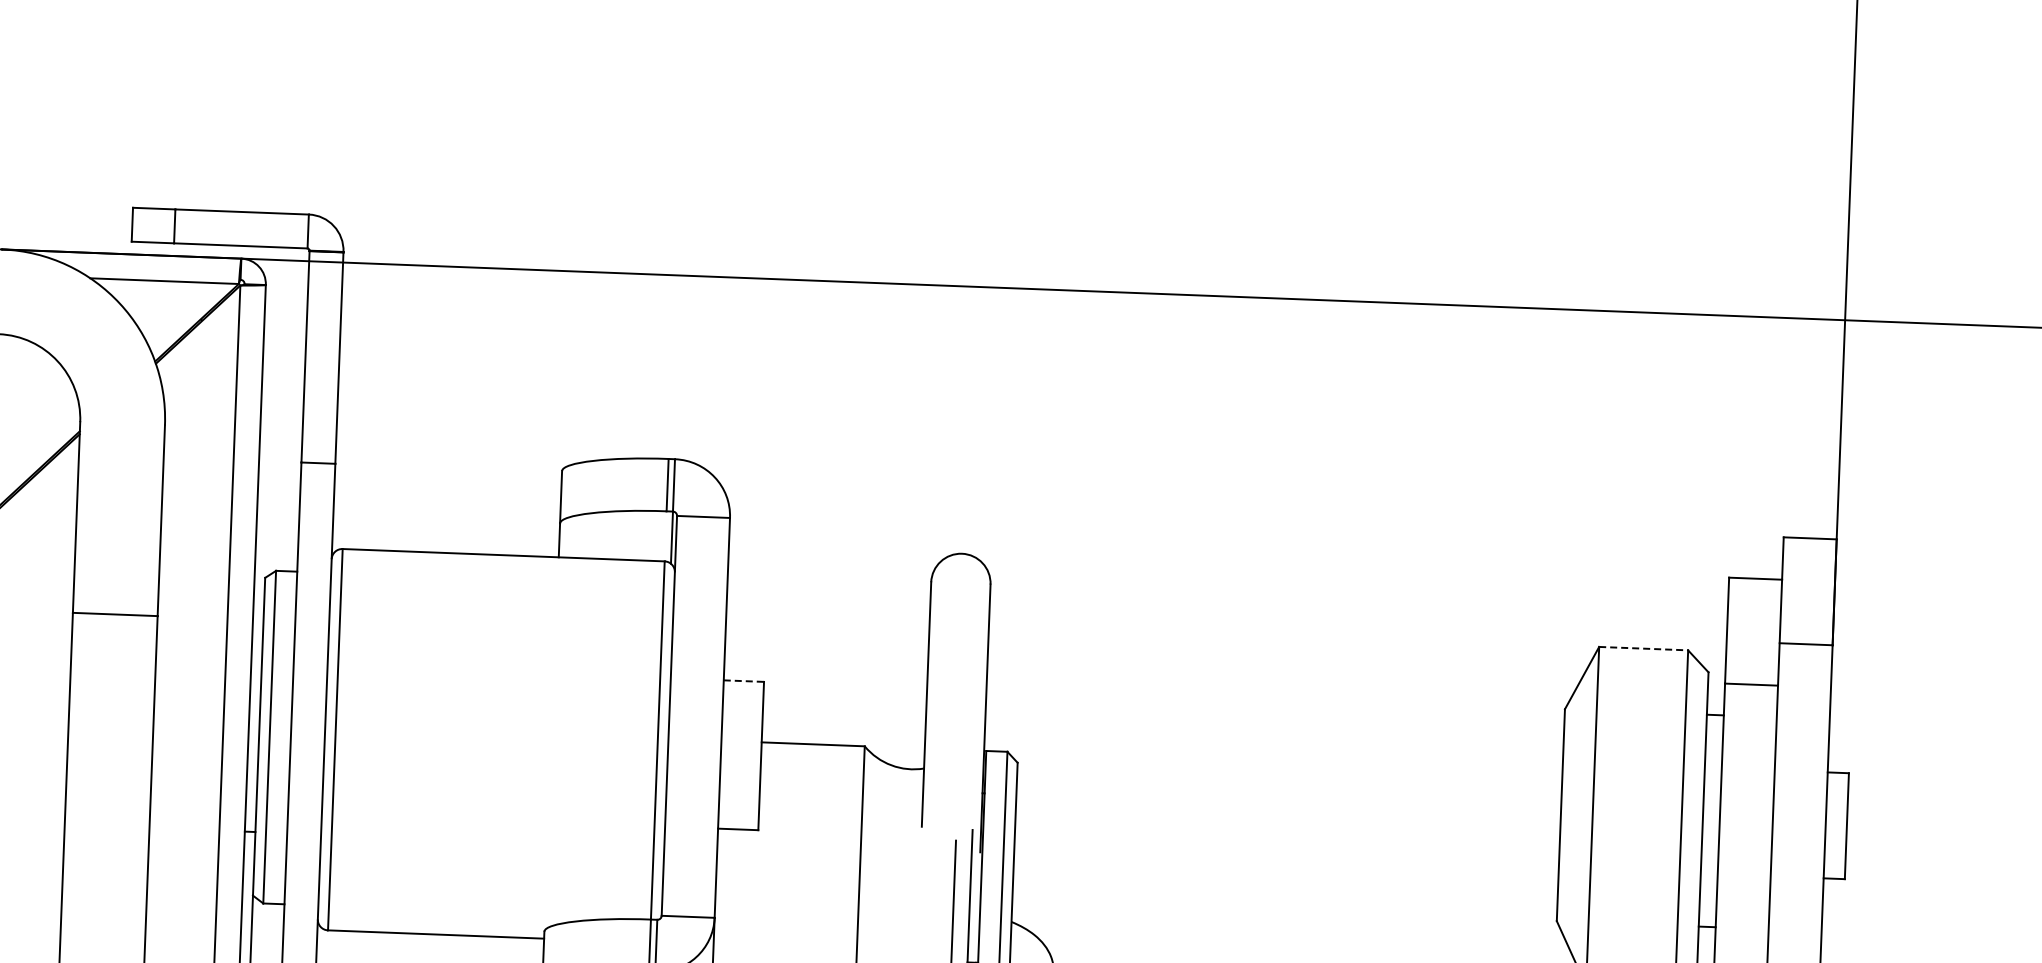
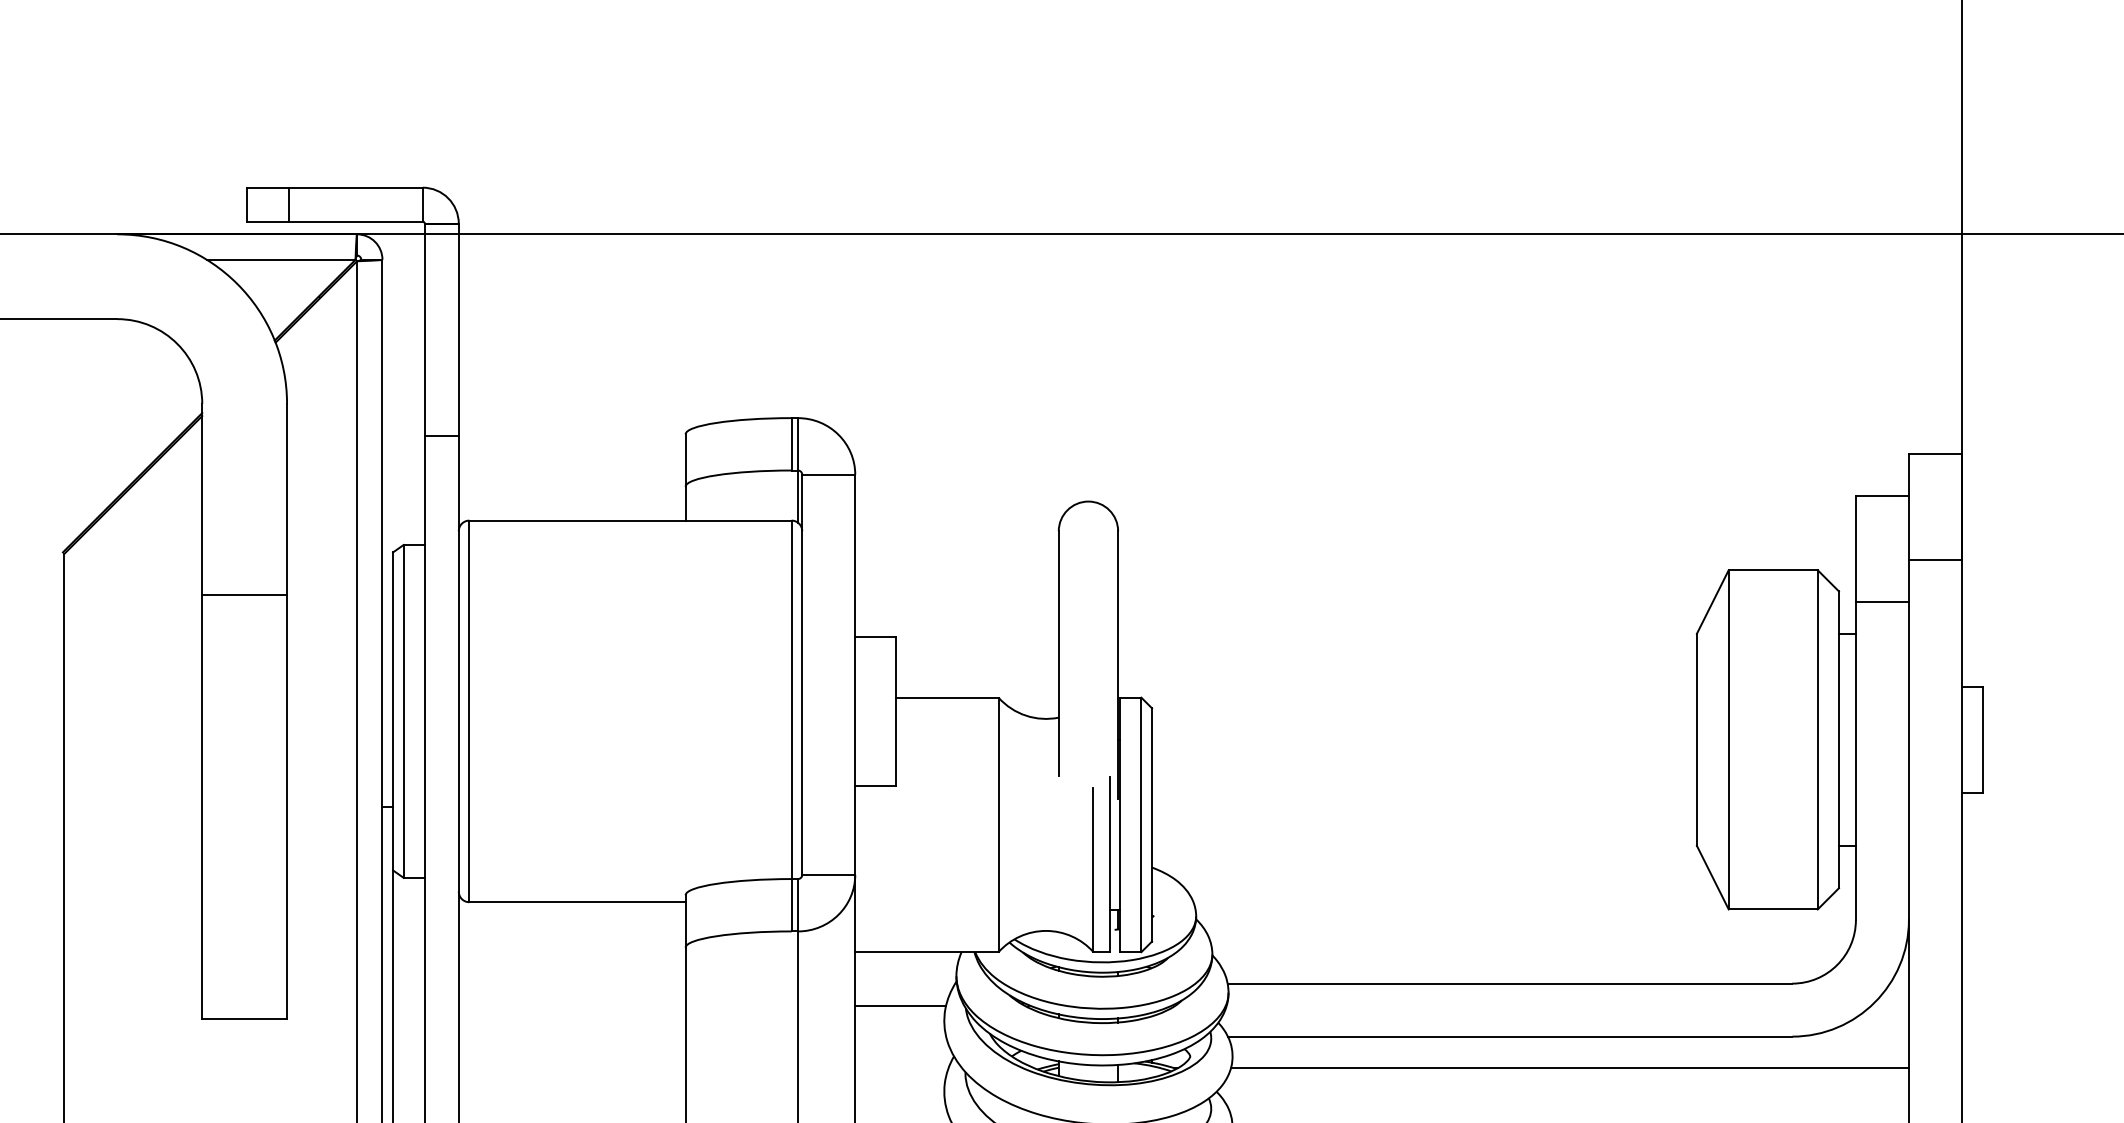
line: (1643, 648) -> (1773, 570), dashed -> solid
line: (744, 681) -> (875, 637), dashed -> solid

